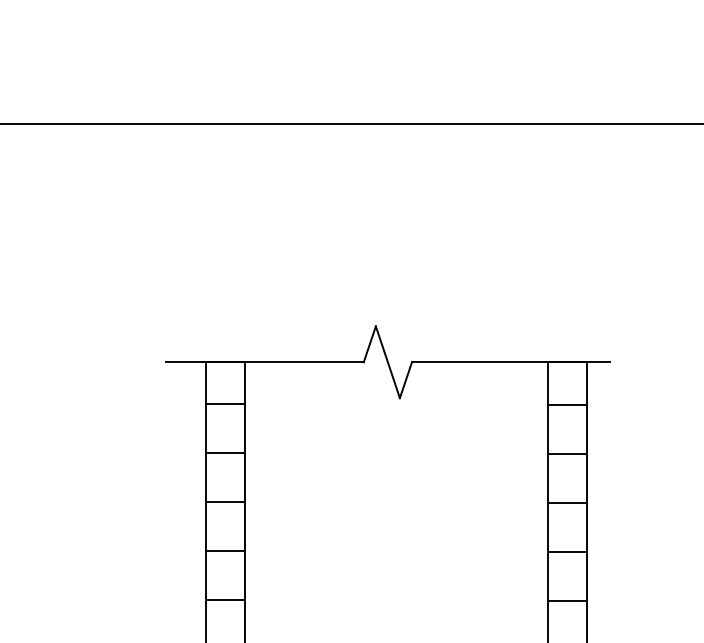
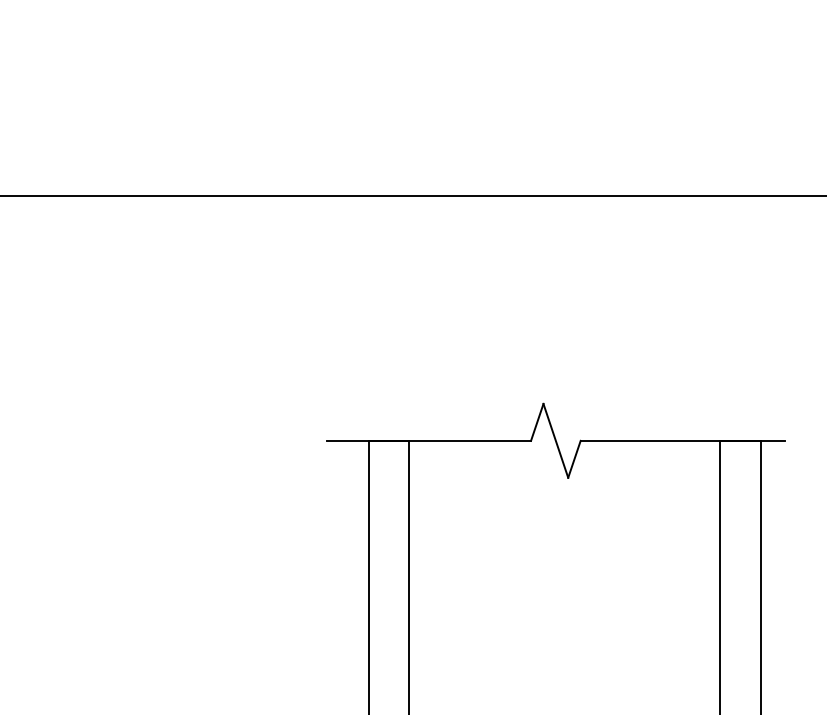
hatch: (225, 501) -> (388, 584), removed
hatch: (567, 502) -> (740, 585), removed

